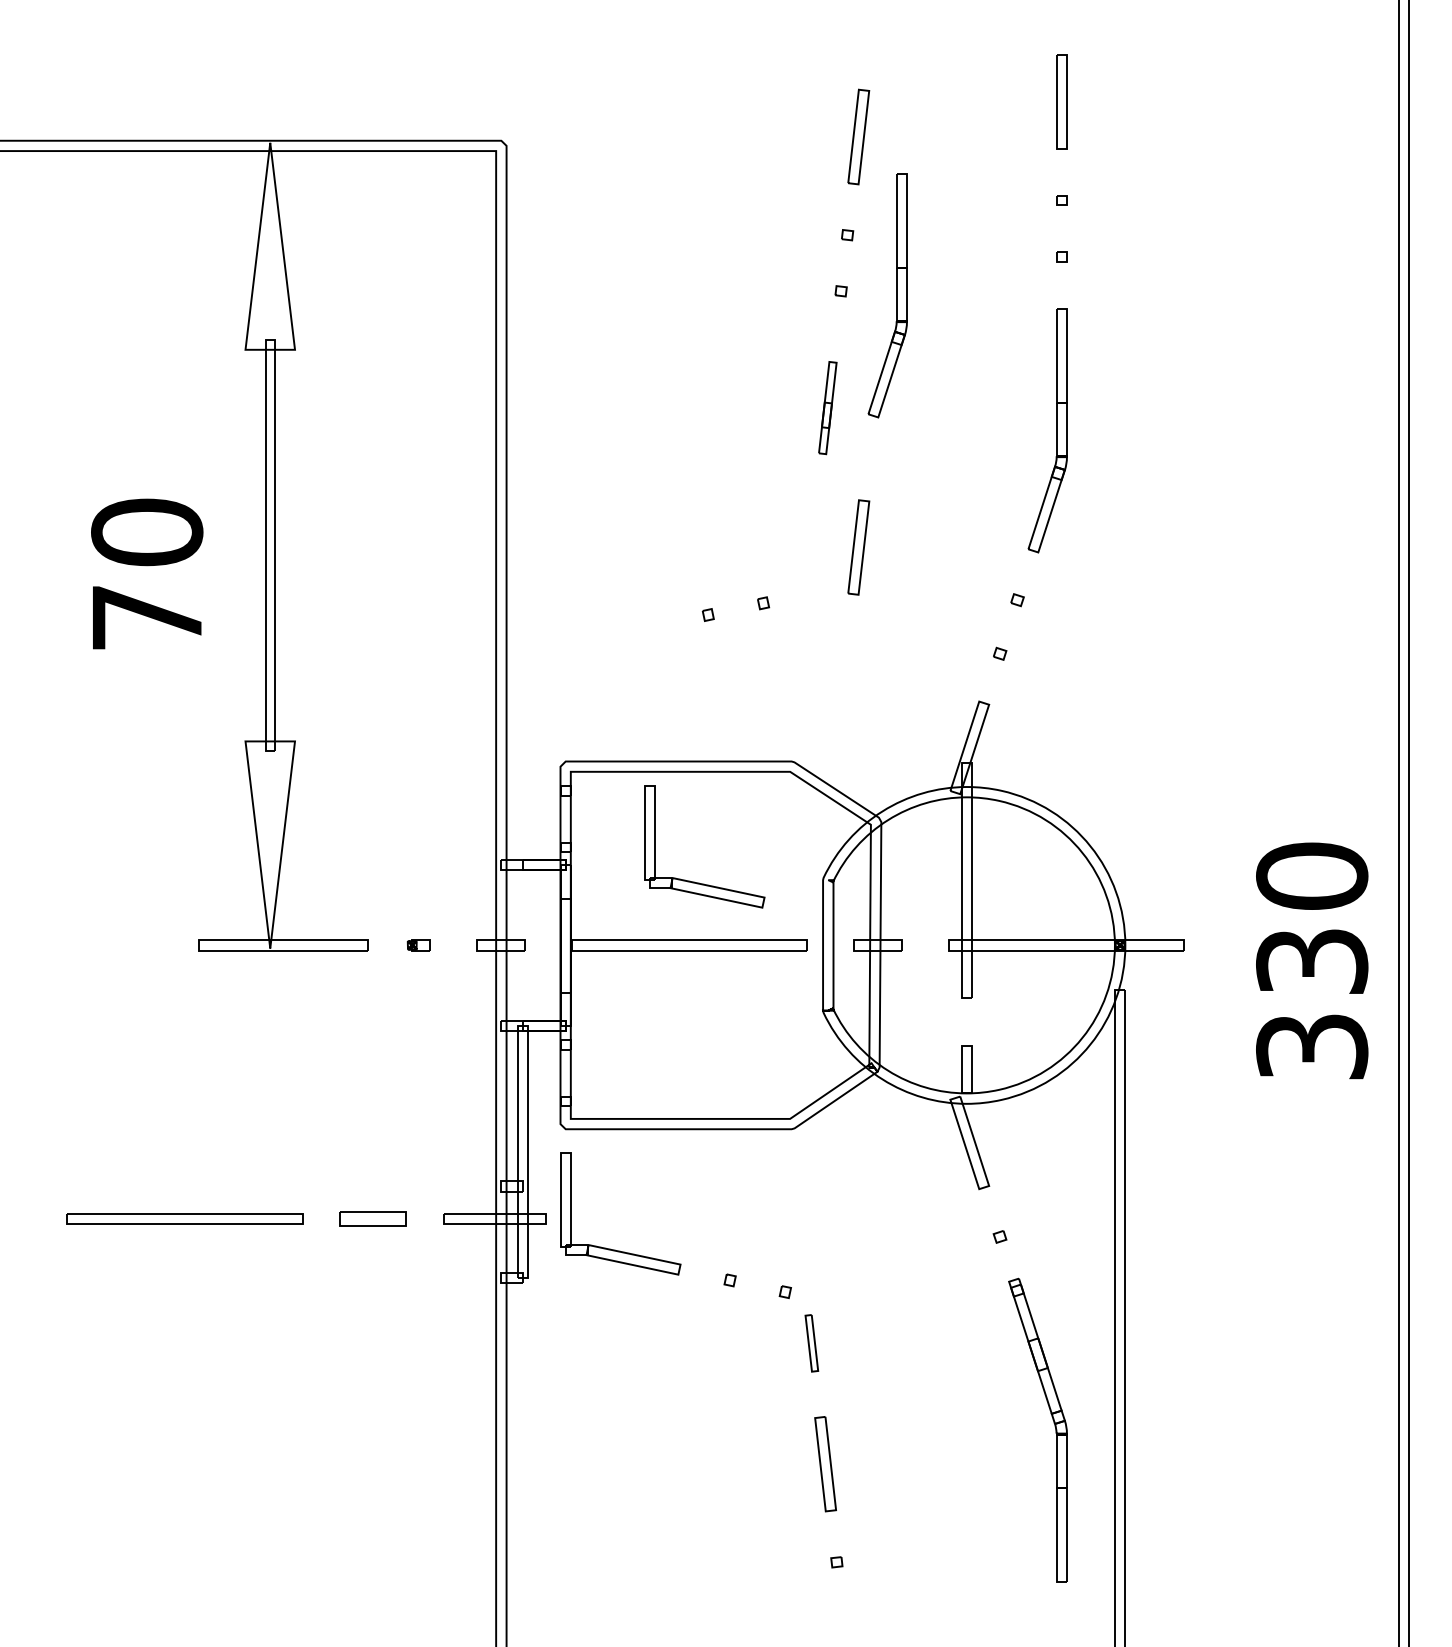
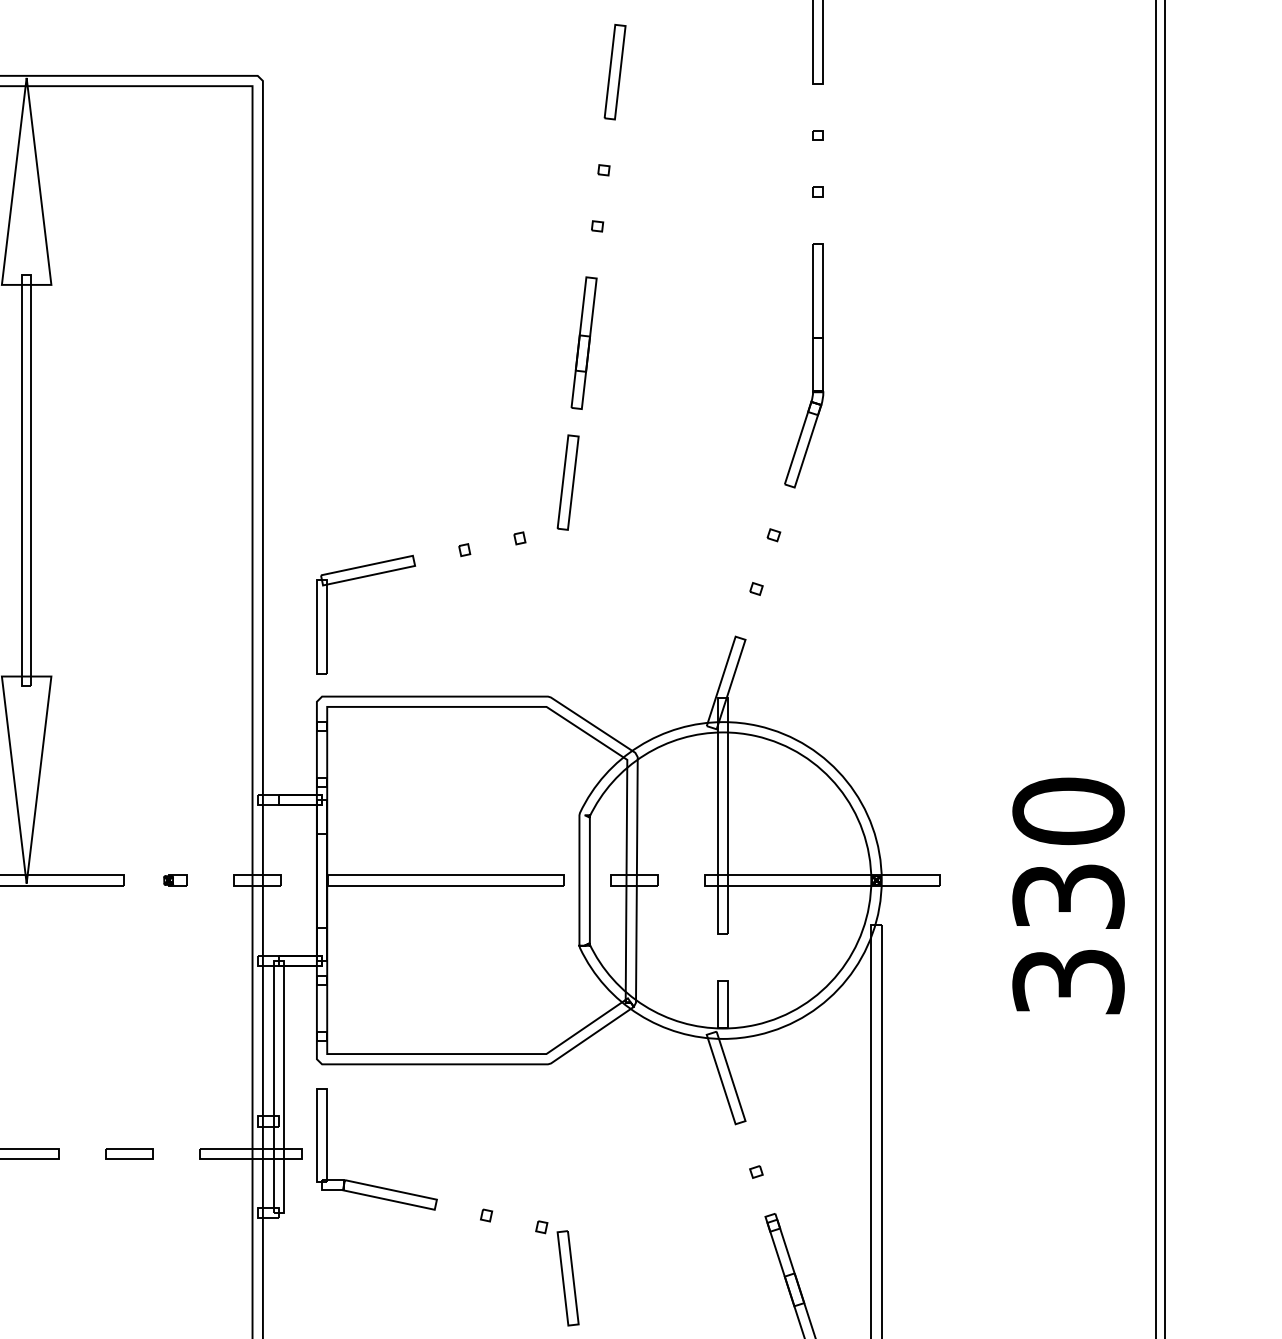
part: (896, 295) -> (652, 230), removed
part: (827, 407) -> (583, 342), size x1.43
part: (858, 547) -> (567, 482), moved
part: (600, 644) -> (356, 579), added
part: (699, 882) -> (455, 817), removed
part: (373, 1218) -> (129, 1153), size x0.71
part: (811, 1343) -> (567, 1278), size x1.67

